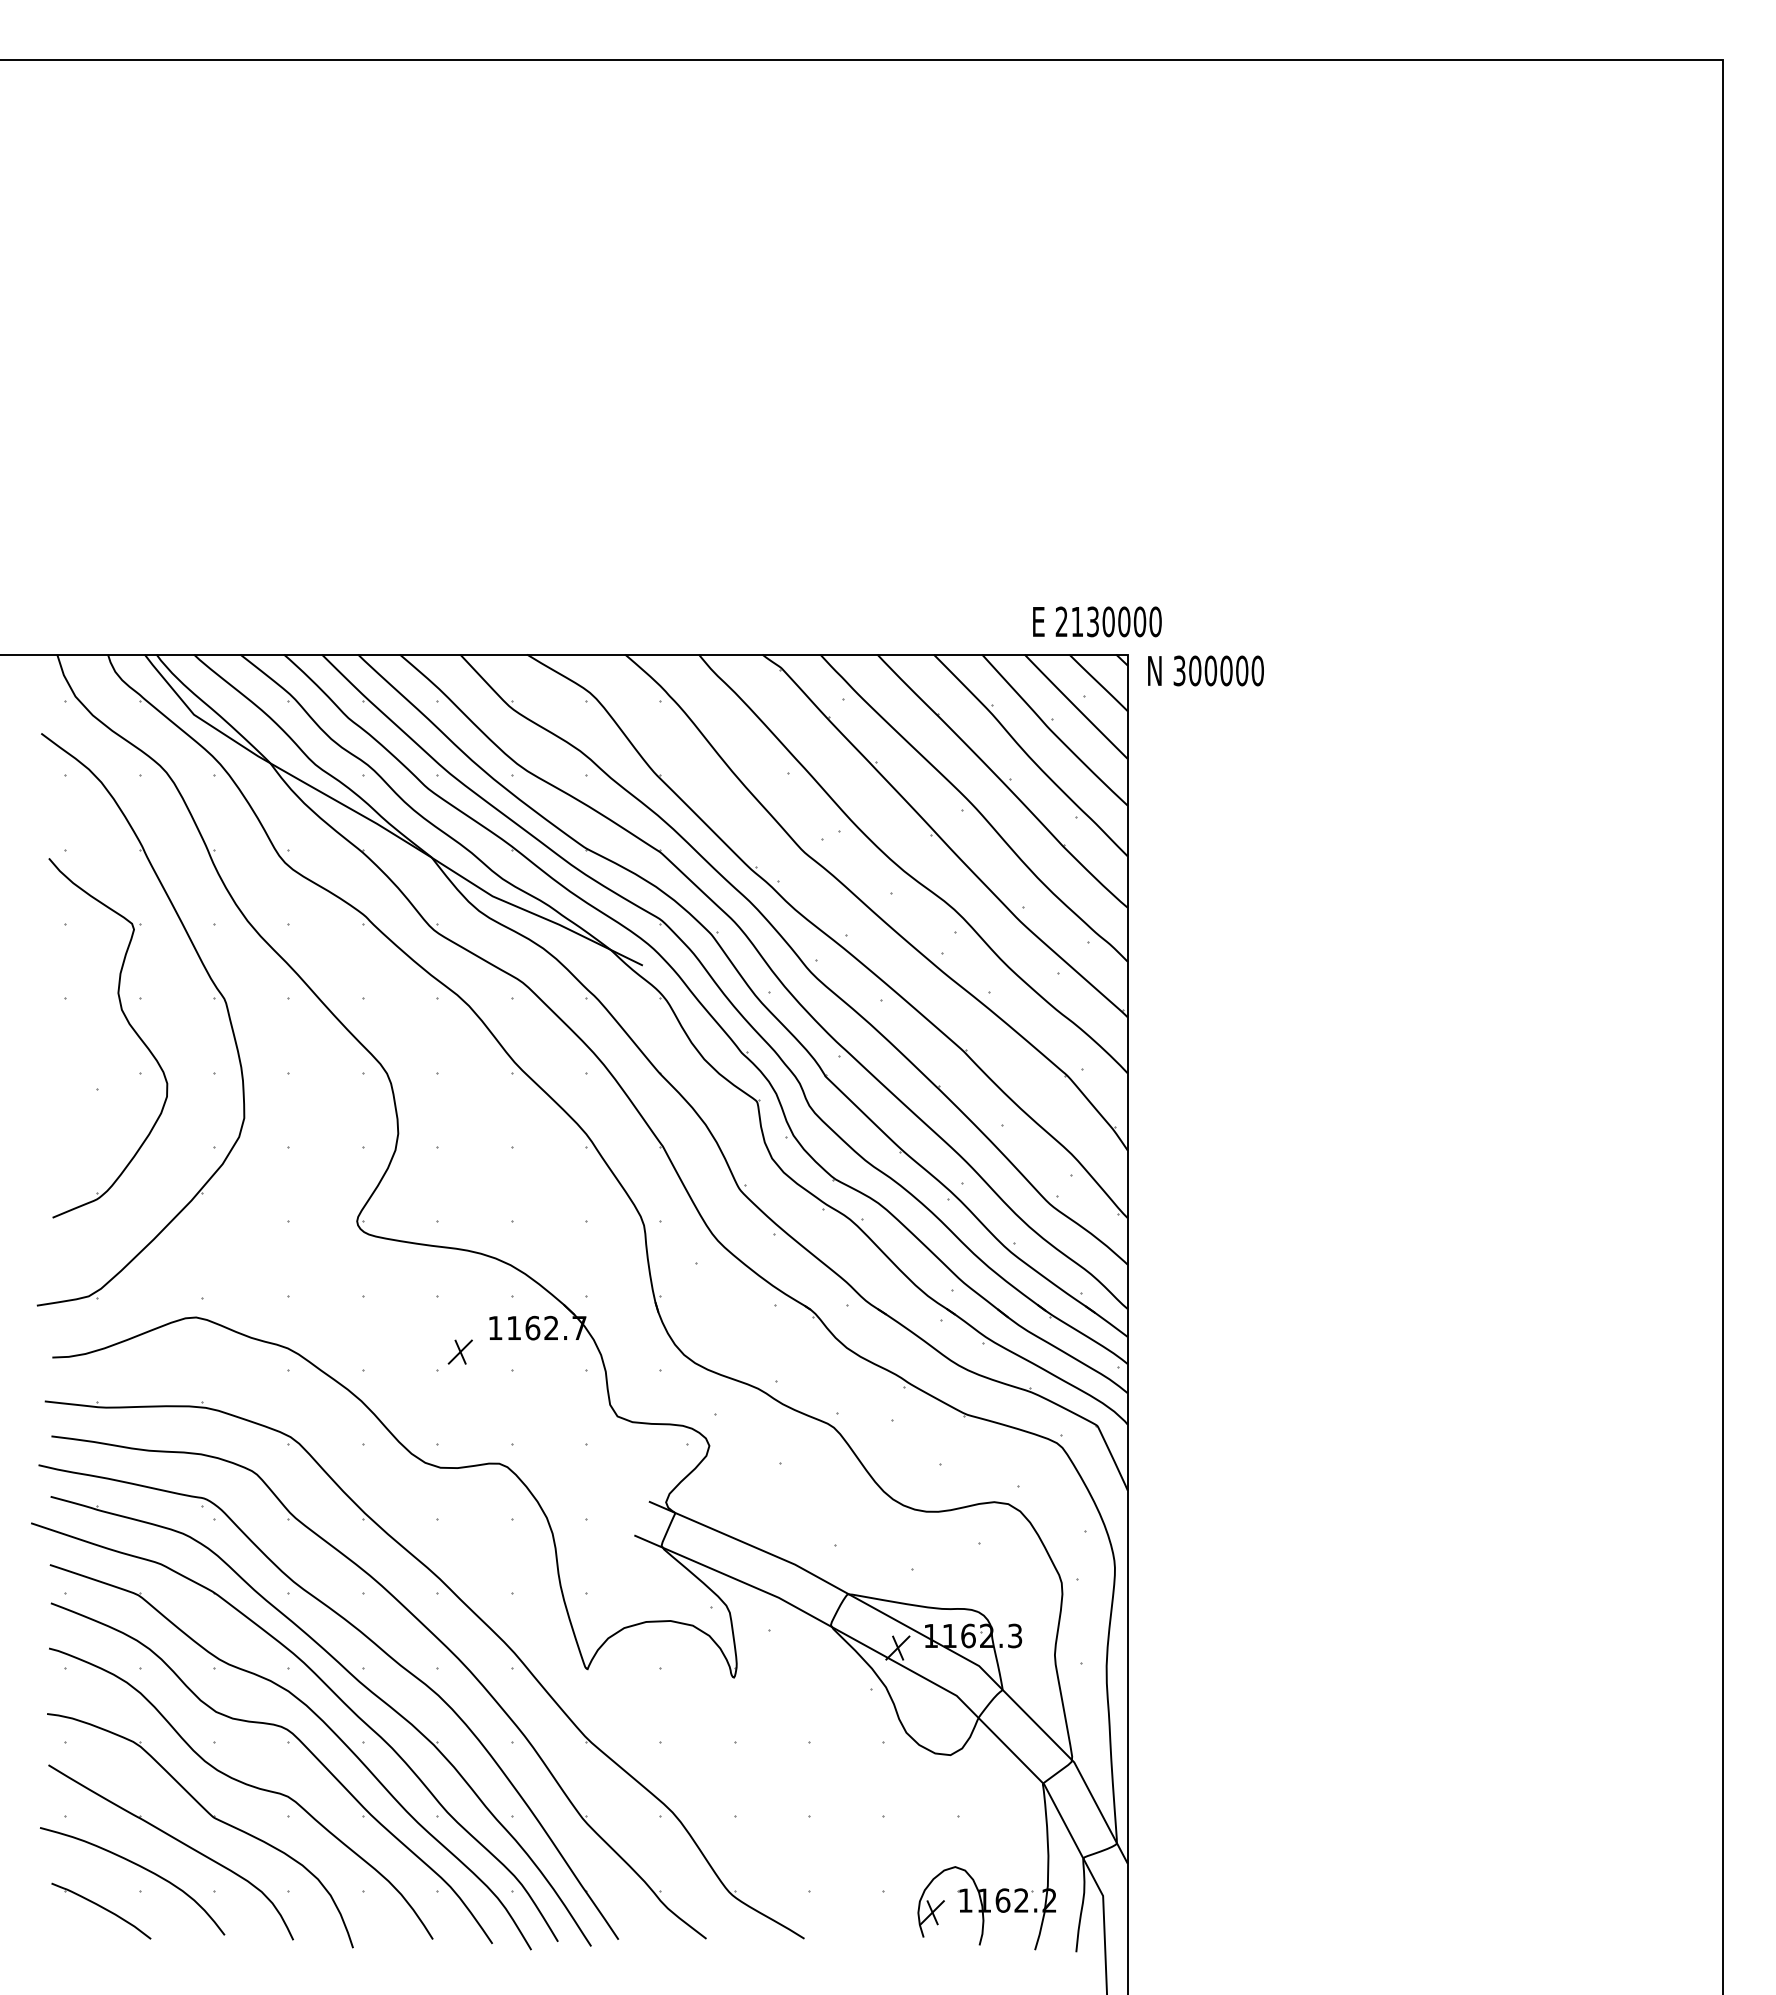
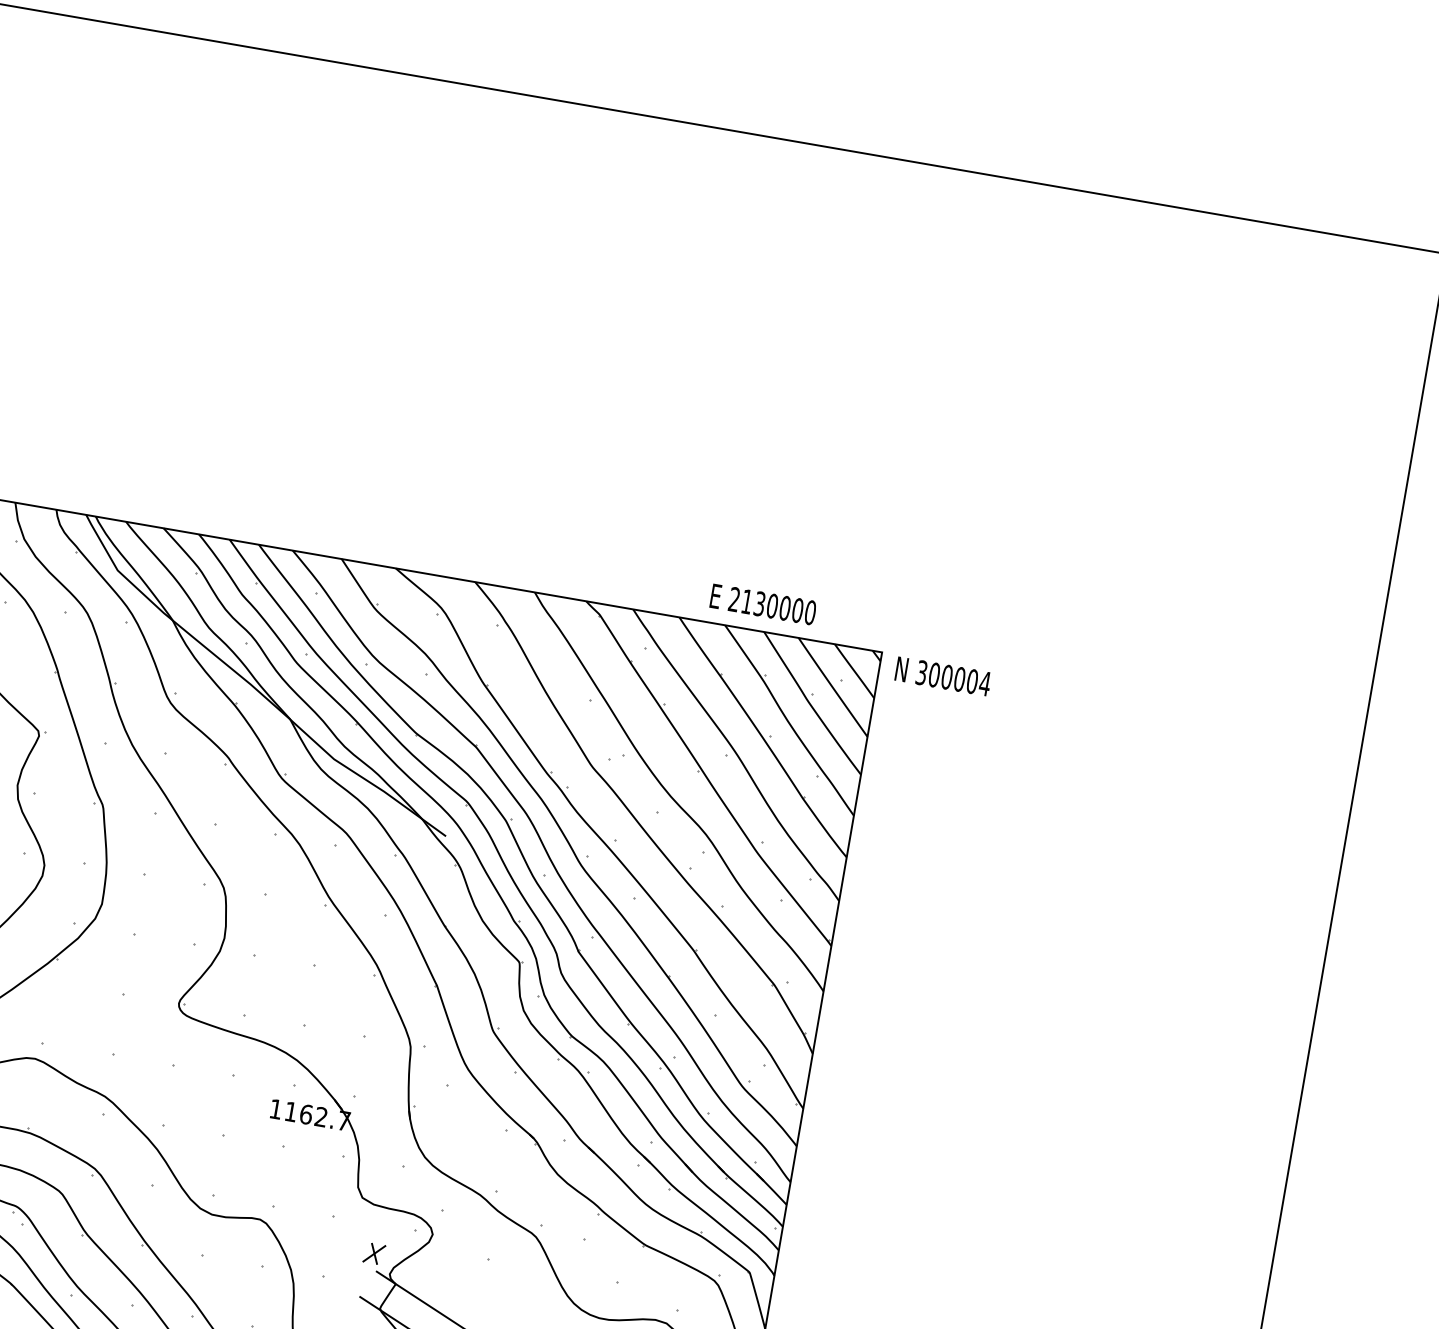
text: (1097, 621) -> (763, 604), moved
text: (1257, 670) -> (984, 683), 300000 -> 300004
part: (459, 1351) -> (373, 1253), moved

